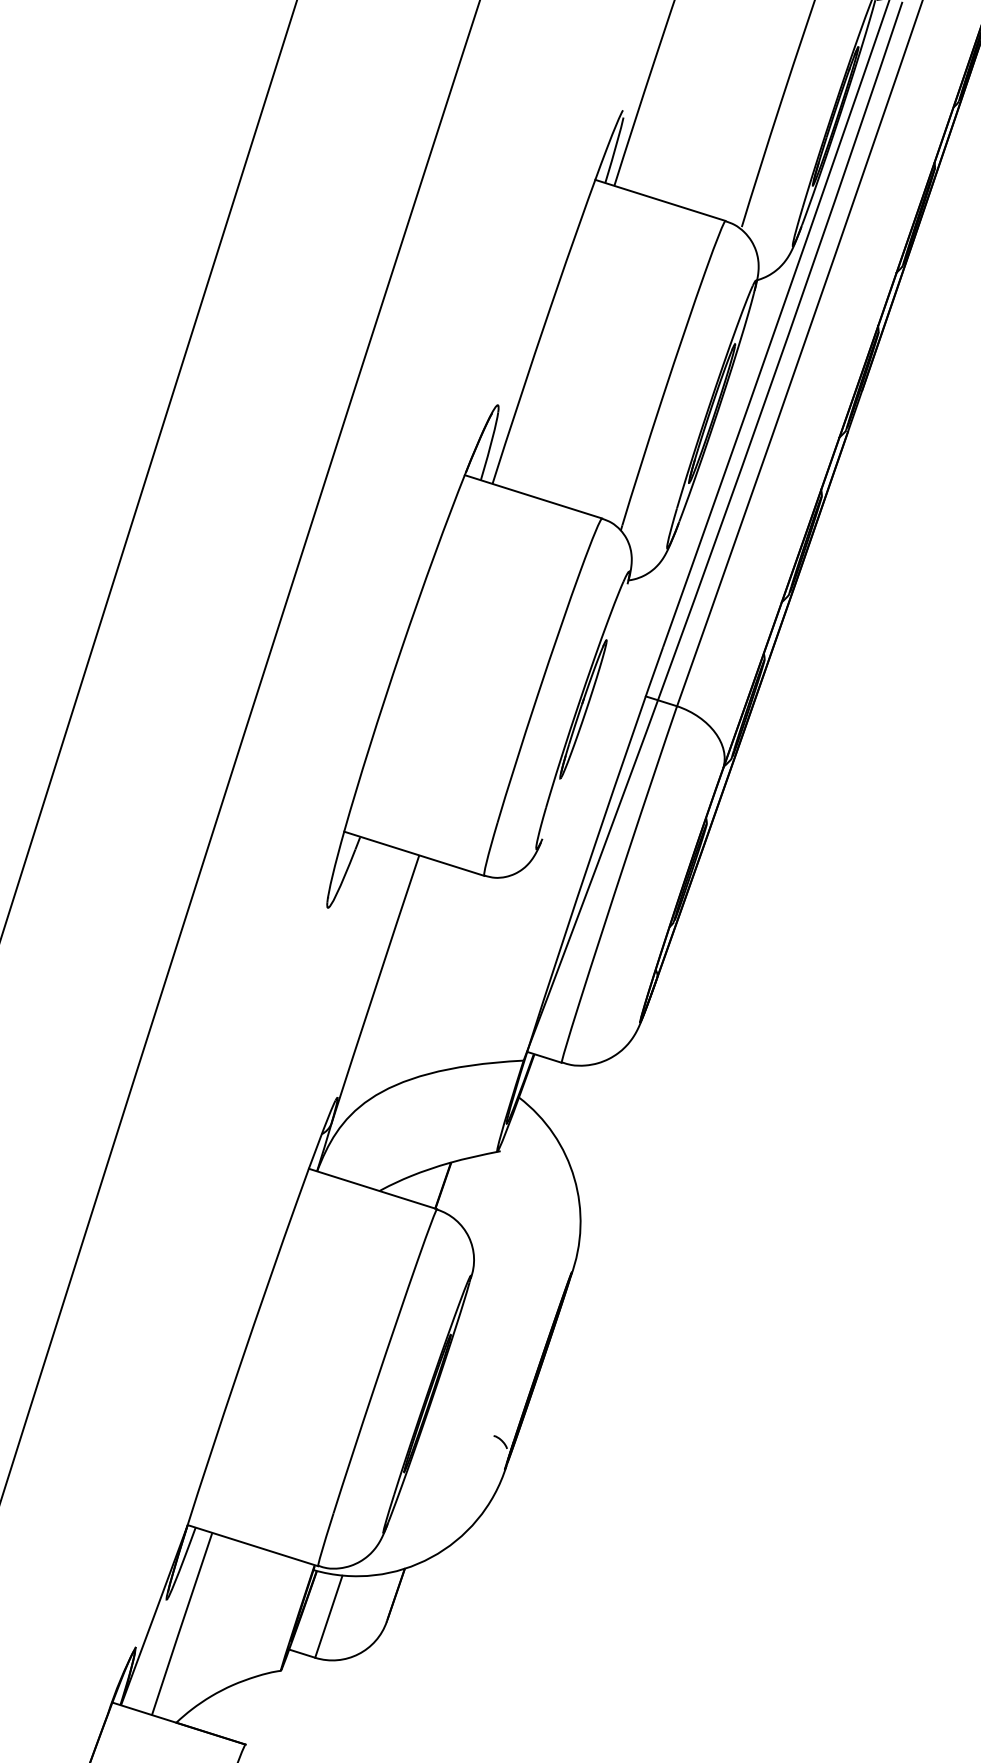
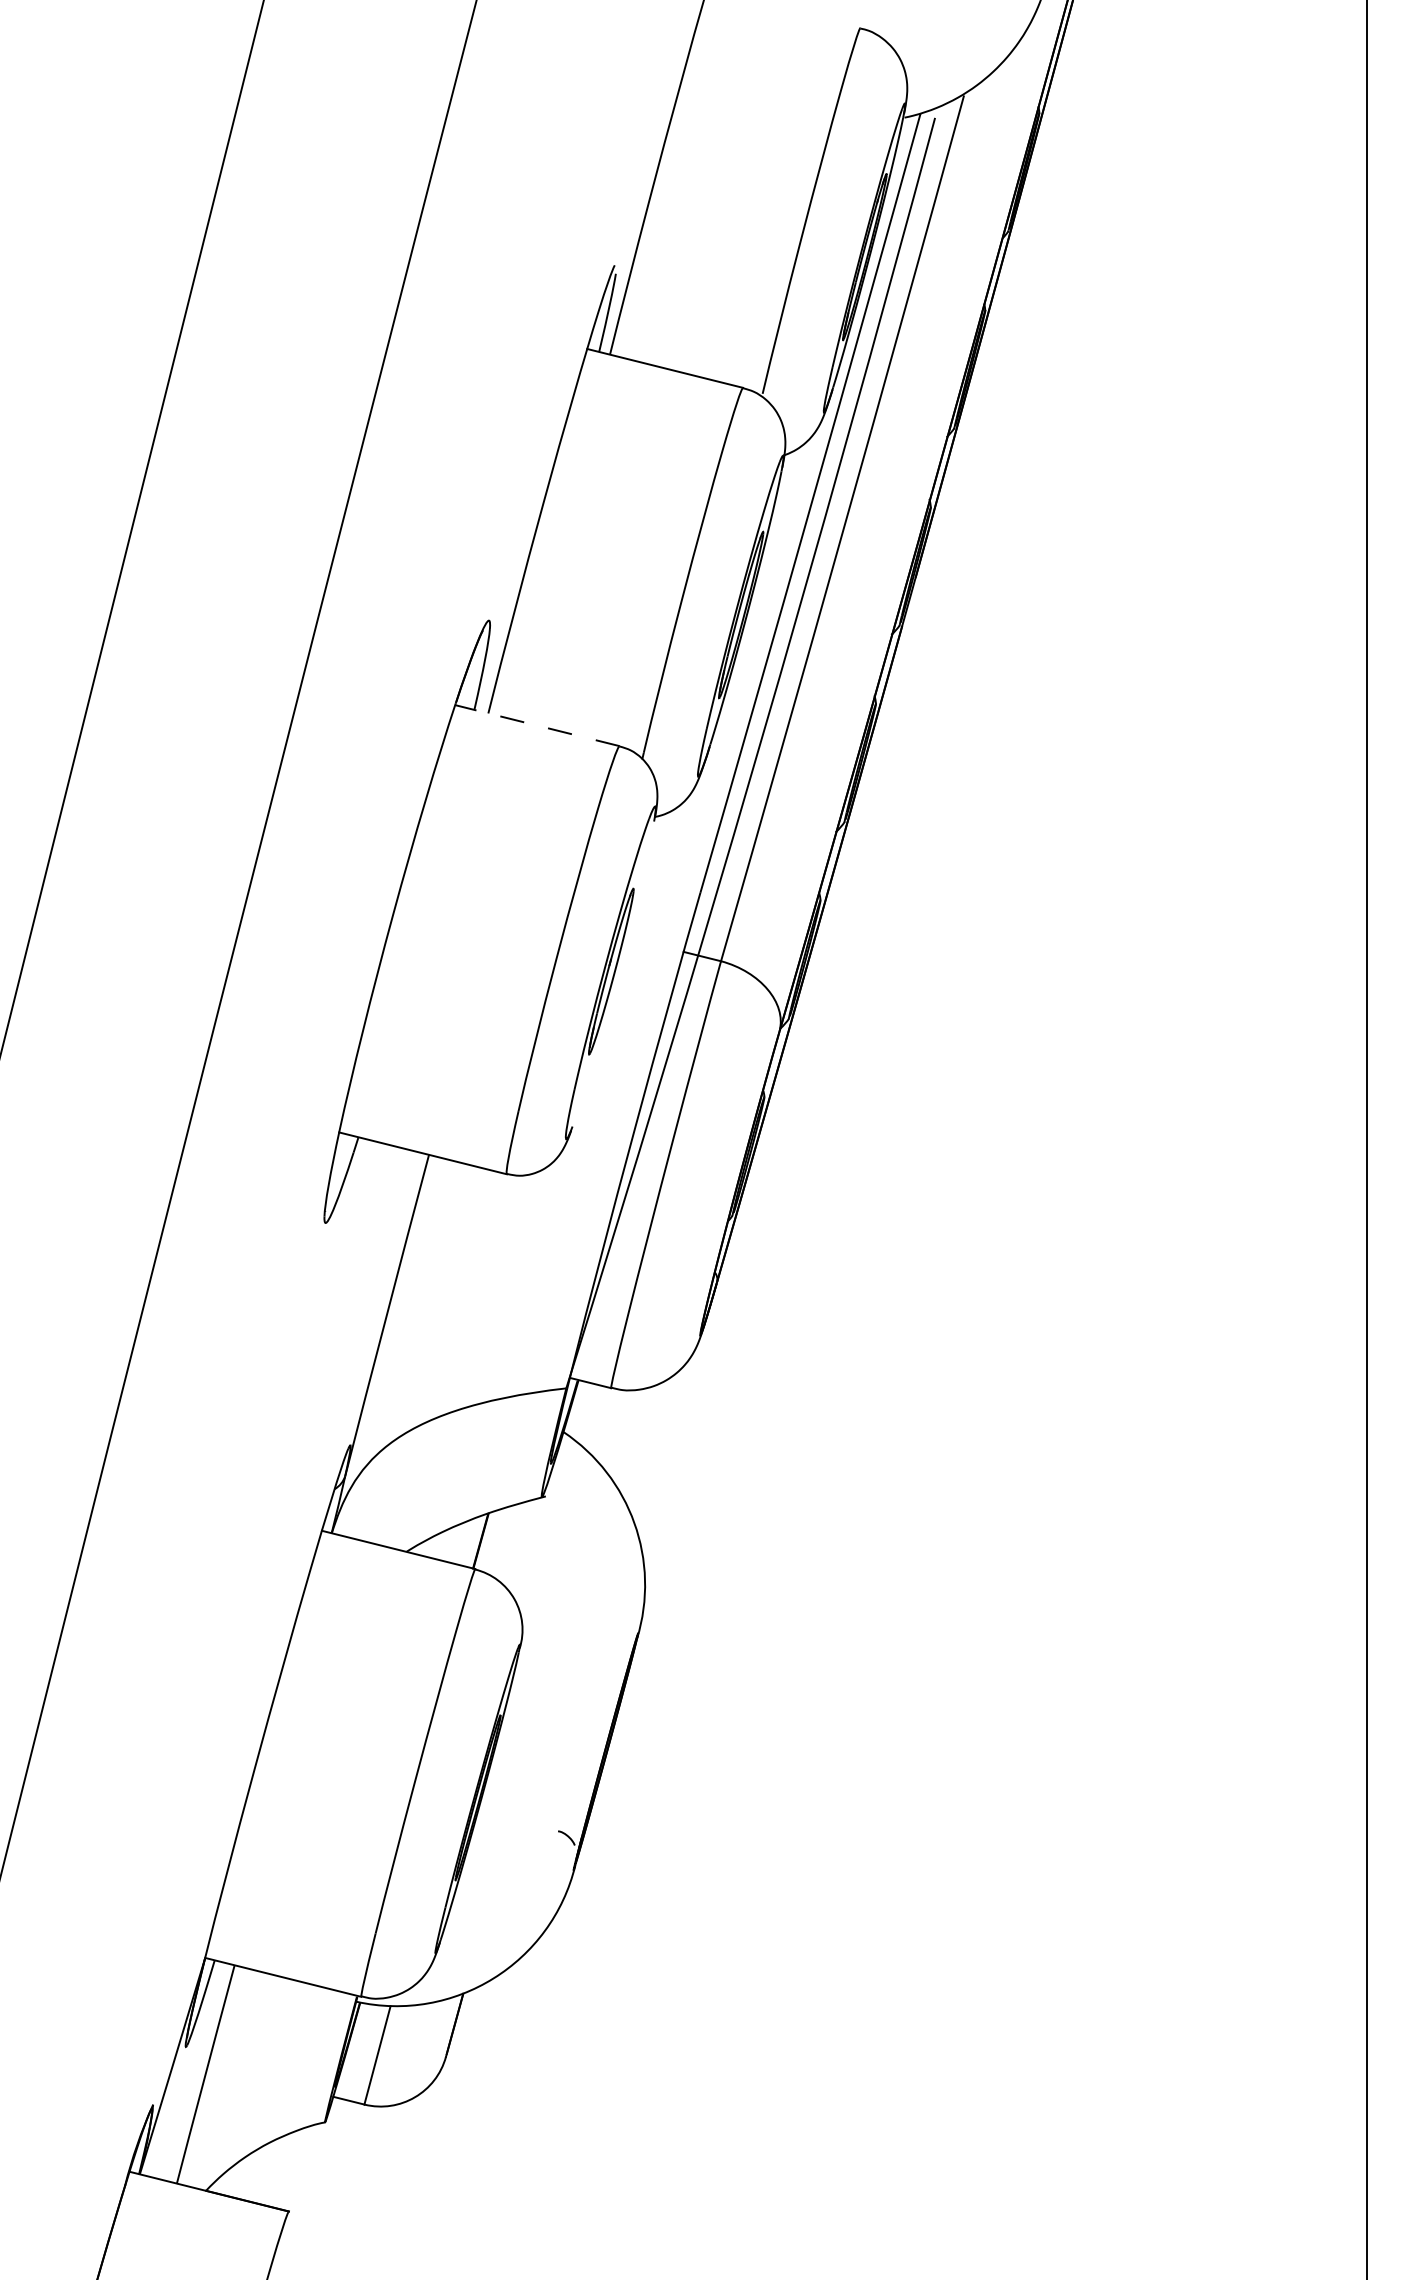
line: (533, 496) -> (537, 725), solid -> dashed

